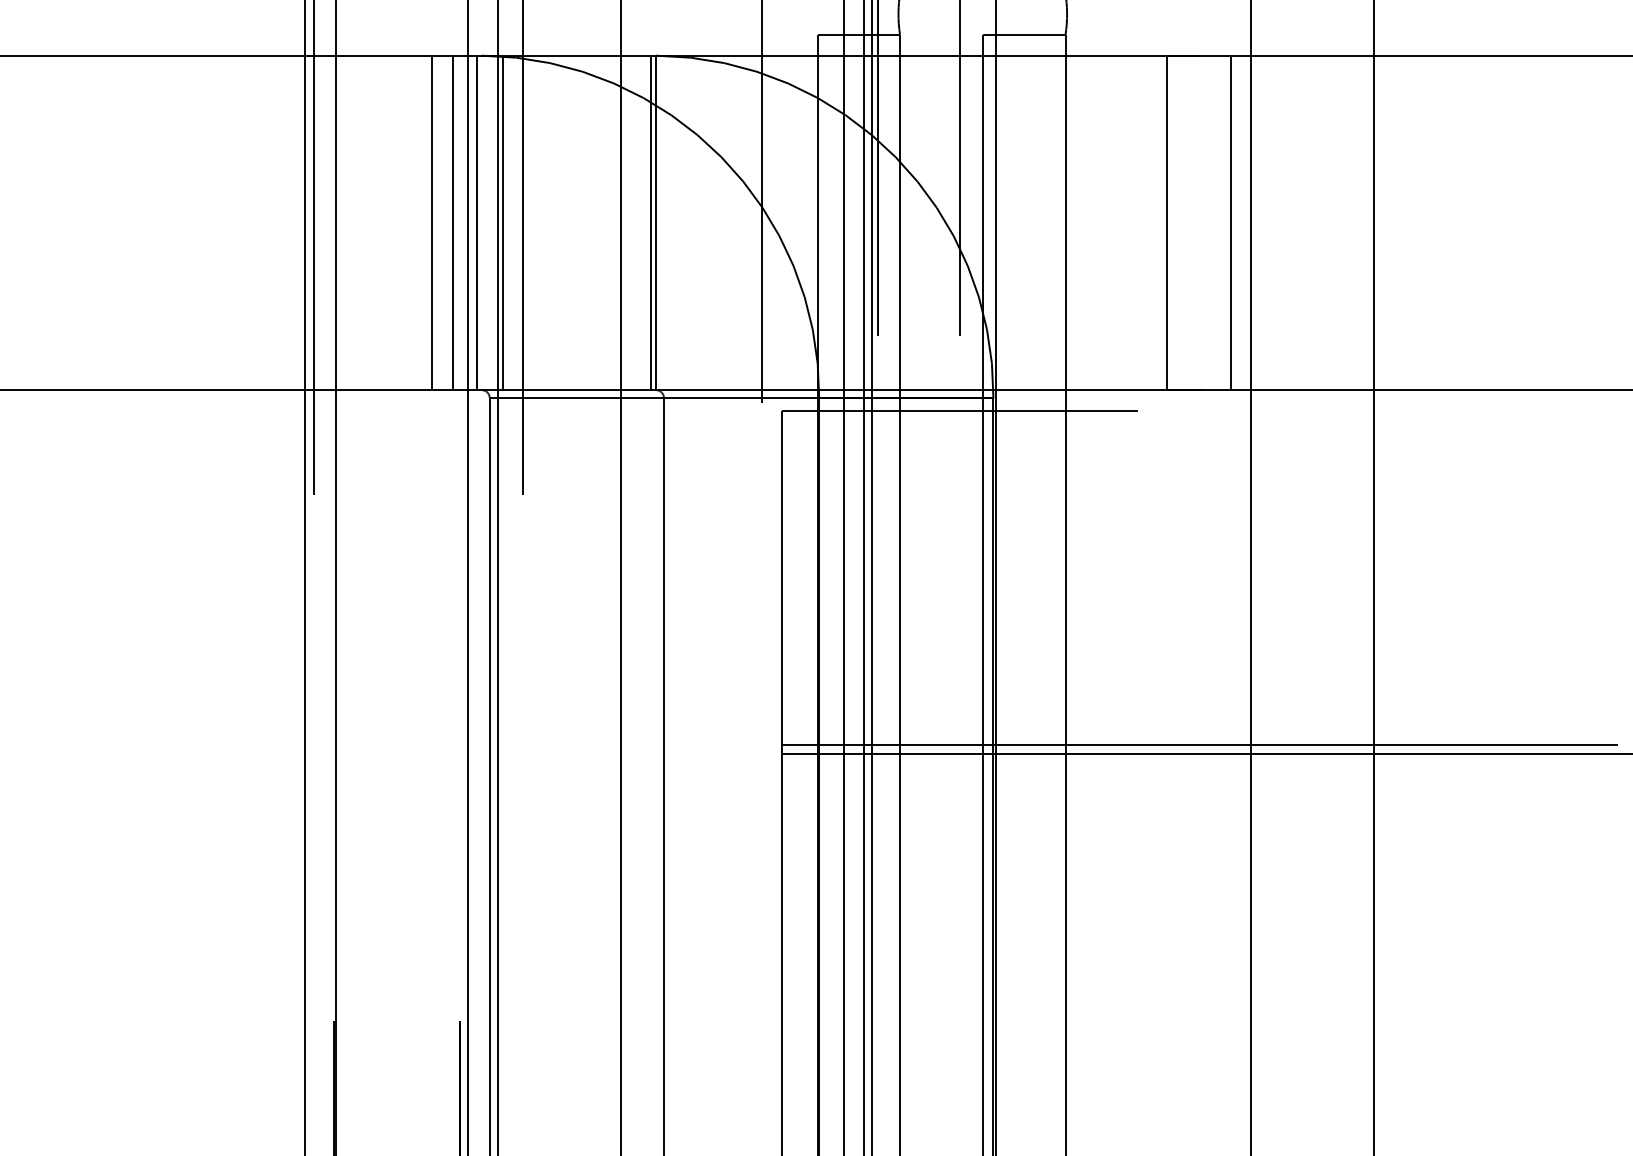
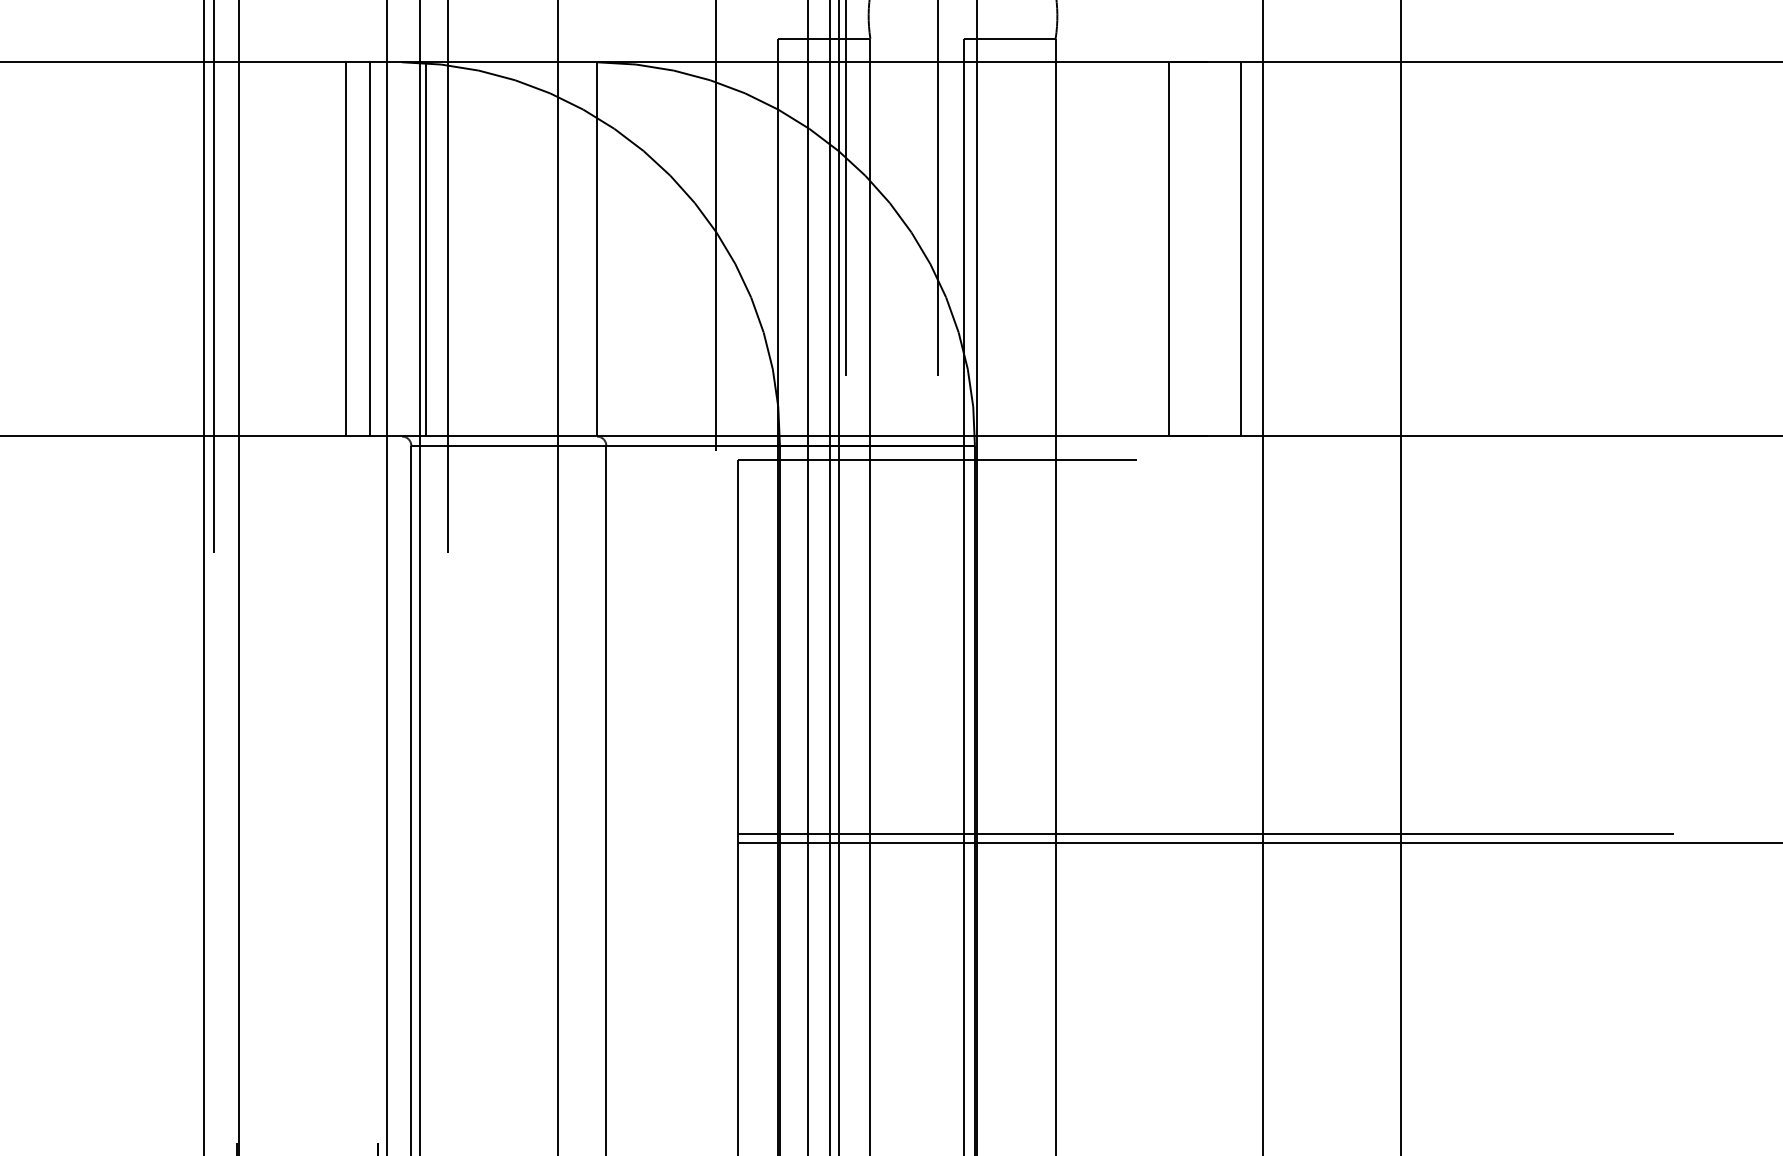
line: (477, 222) -> (397, 248), removed
line: (650, 222) -> (591, 248), removed

